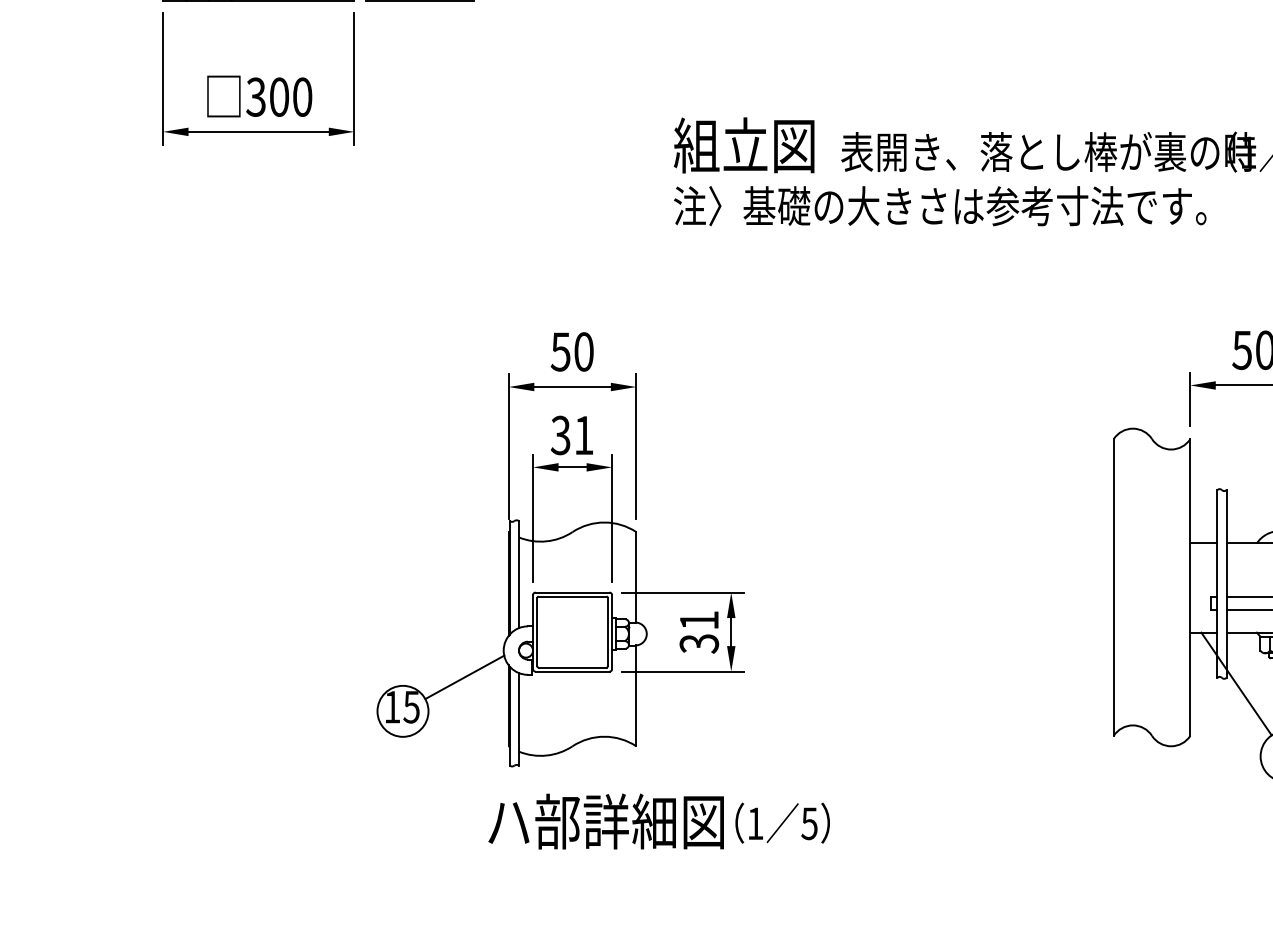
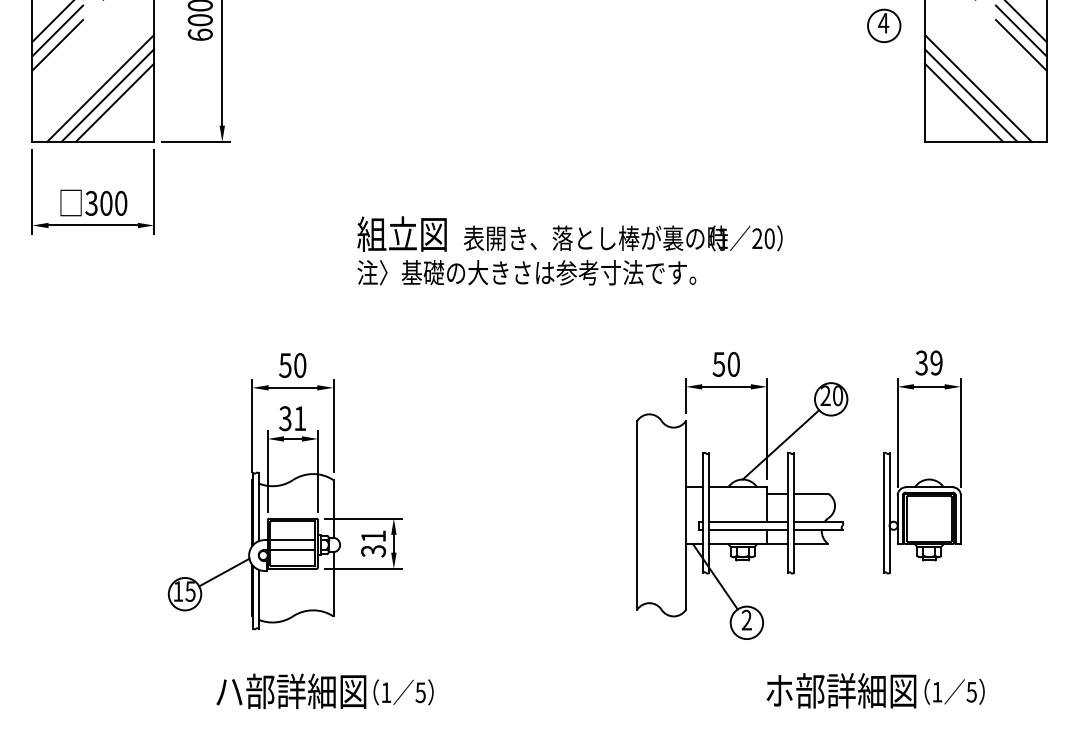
line: (571, 626) -> (292, 540), added
line: (571, 641) -> (292, 549), added
text: (658, 821) -> (324, 691), moved

